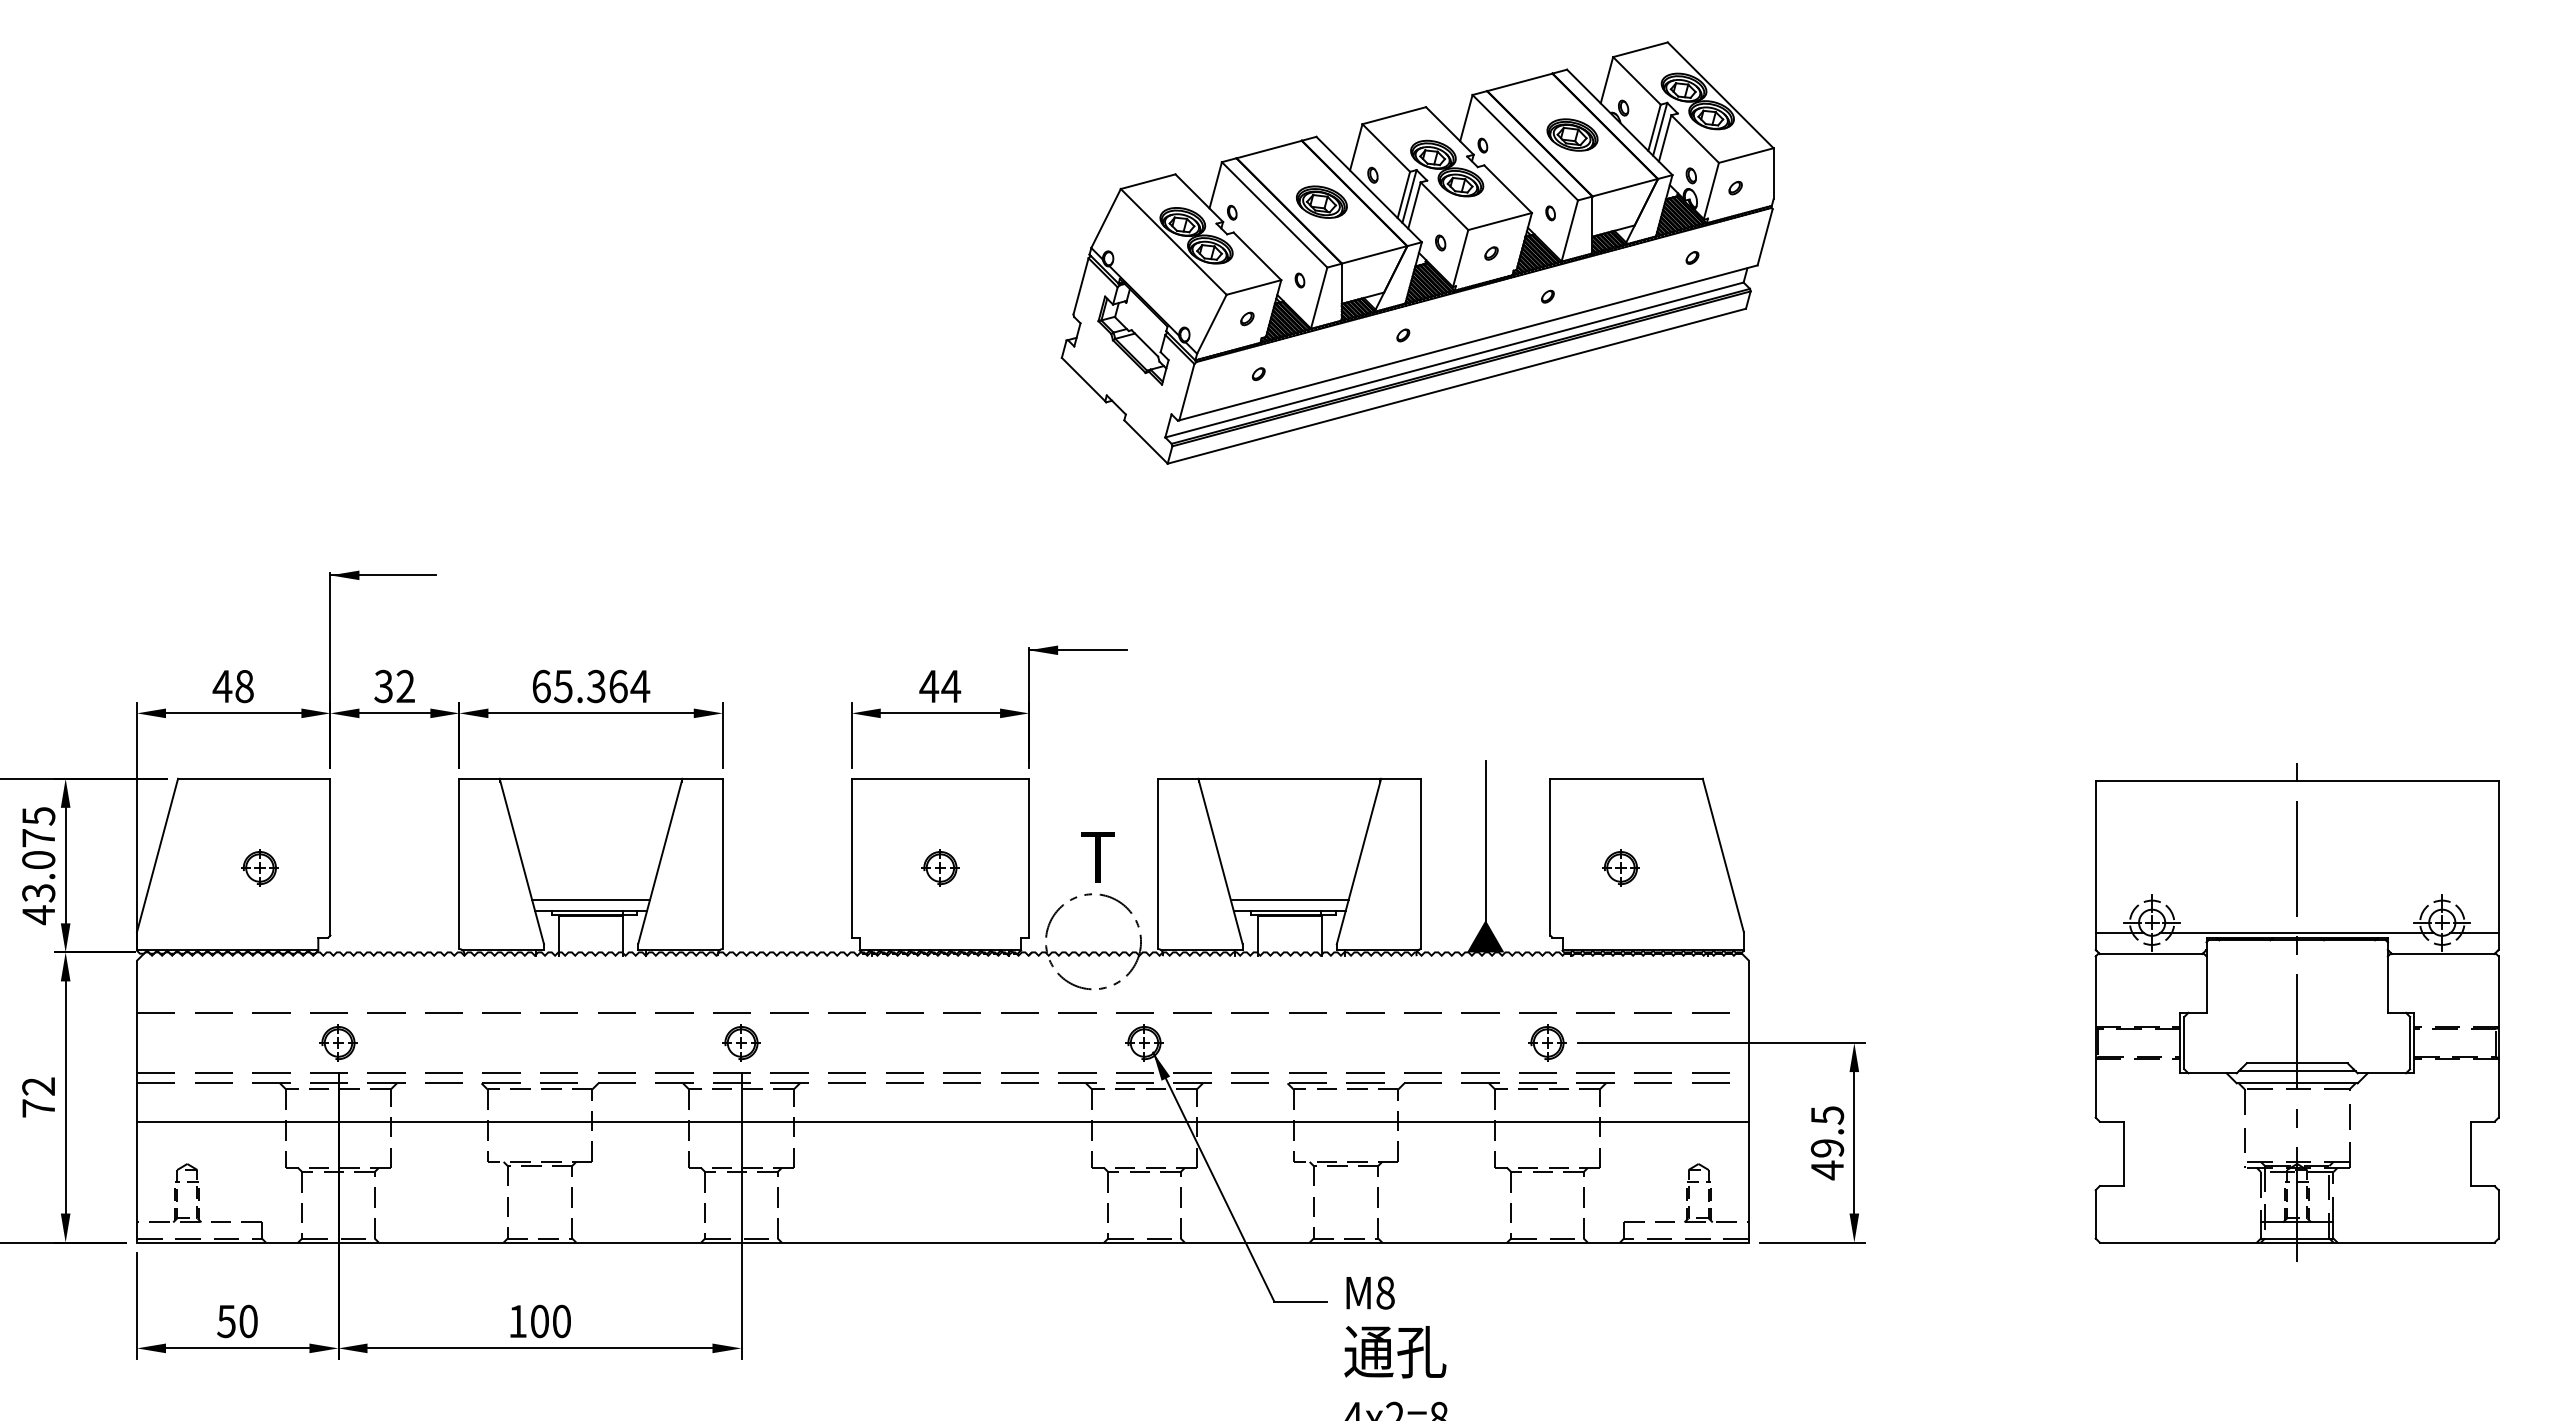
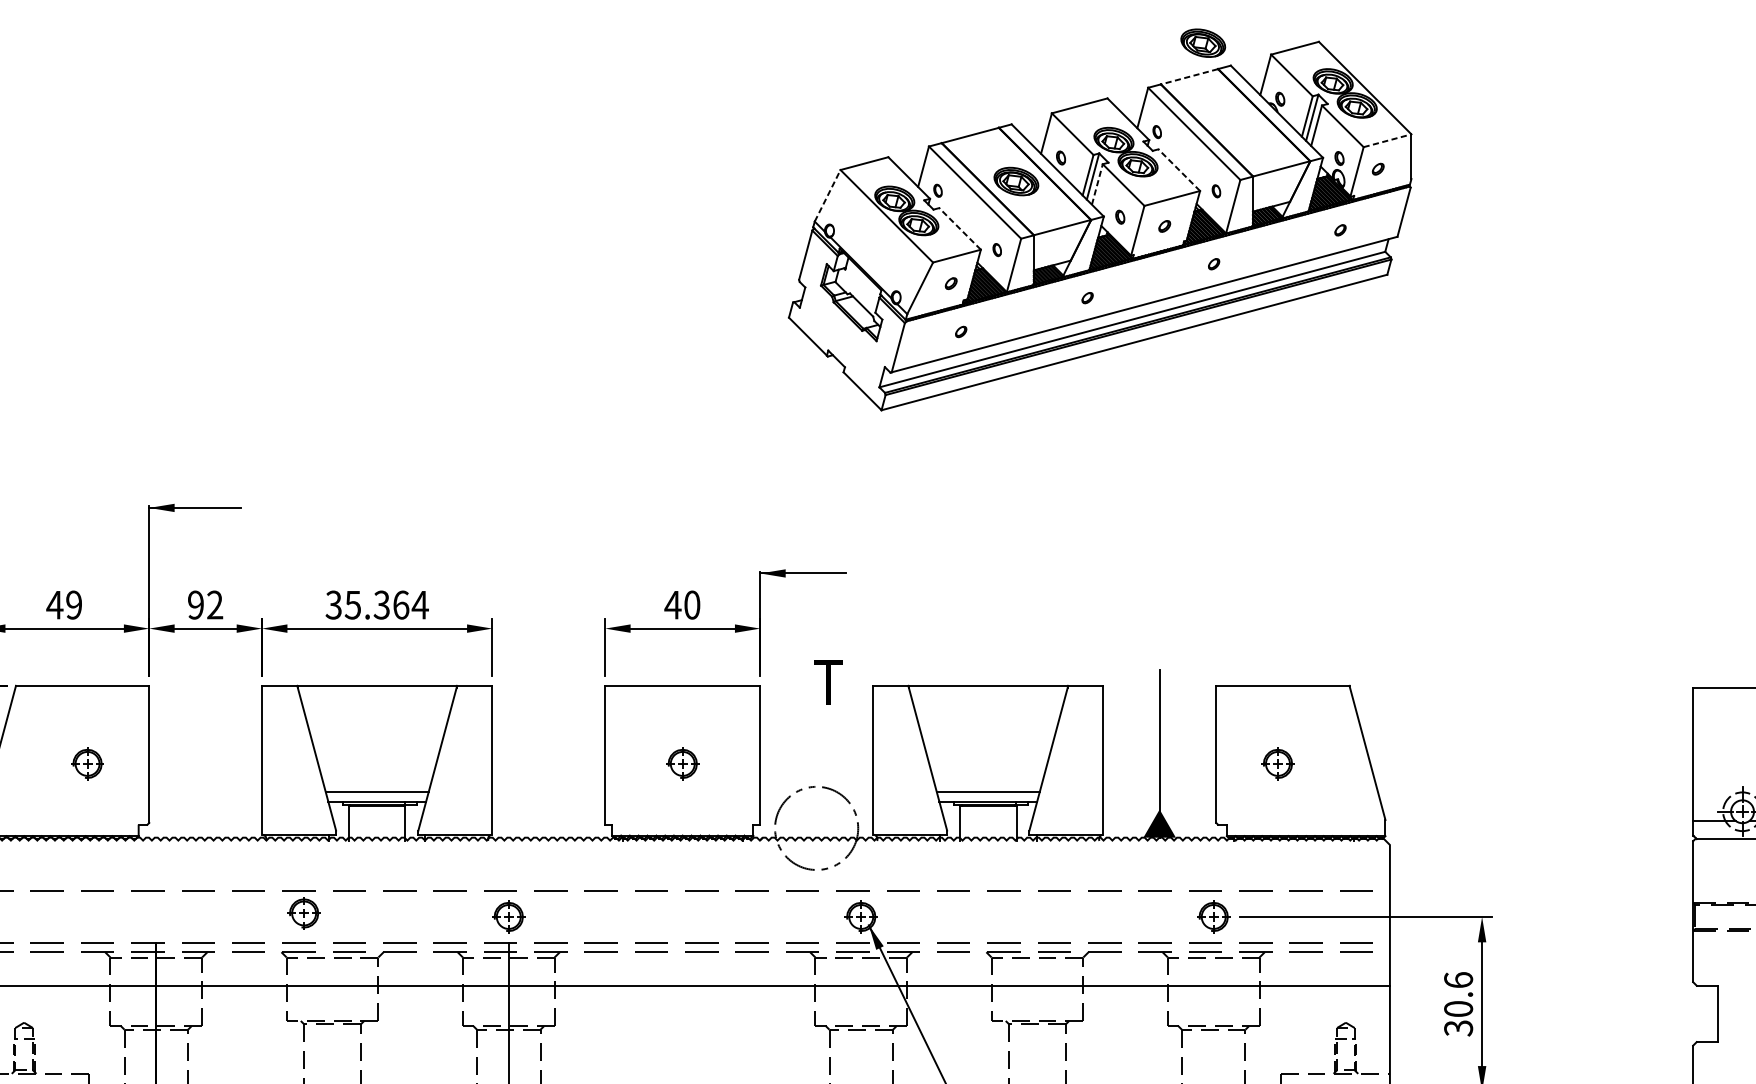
line: (1519, 82) -> (1189, 76), solid -> dashed
part: (1572, 134) -> (1203, 42), moved
line: (1746, 155) -> (1387, 140), solid -> dashed
line: (1508, 189) -> (1179, 170), solid -> dashed
line: (1414, 205) -> (1097, 184), solid -> dashed
line: (1106, 218) -> (828, 195), solid -> dashed
line: (1257, 256) -> (960, 229), solid -> dashed
text: (244, 686) -> (74, 605), 48 -> 49
text: (383, 686) -> (195, 605), 32 -> 92
text: (541, 686) -> (333, 605), 65.364 -> 35.364
text: (951, 686) -> (692, 605), 44 -> 40
text: (1097, 857) -> (828, 682), moved
part: (338, 1042) -> (304, 912), moved
text: (1827, 1143) -> (1458, 1004), 49.5 -> 30.6

